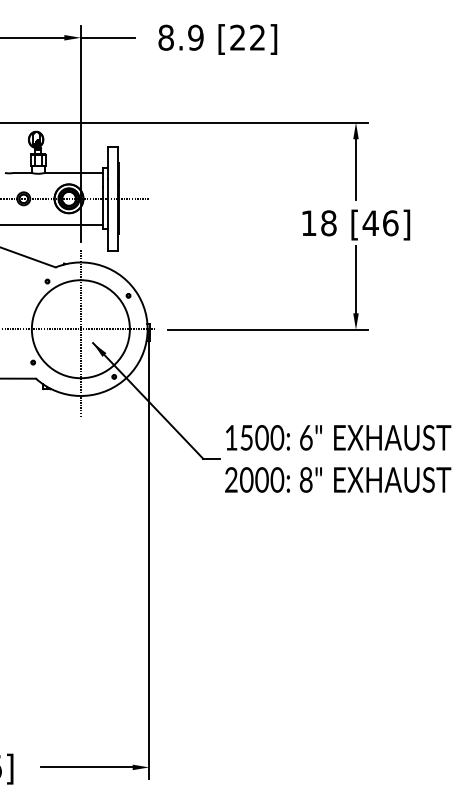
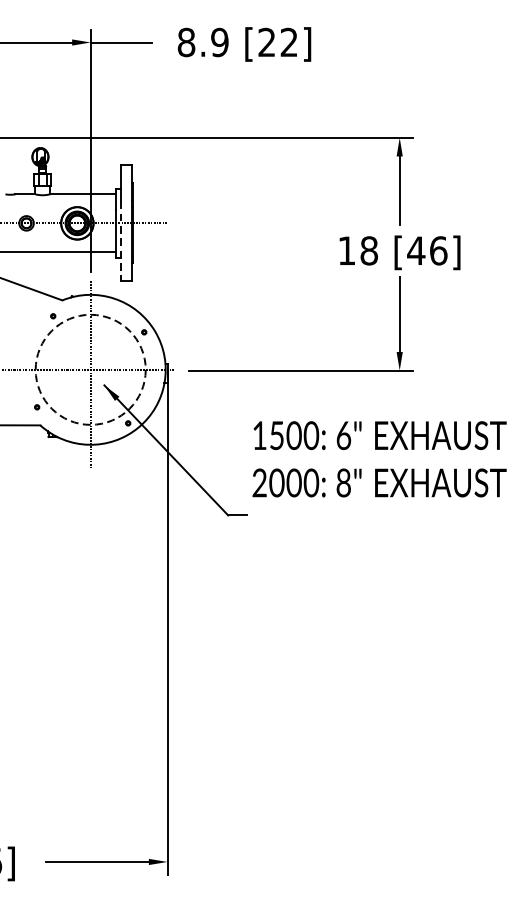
line: (107, 214) -> (120, 240), solid -> dashed
circle: (80, 329) -> (90, 370), solid -> dashed
text: (338, 458) -> (380, 458), moved

